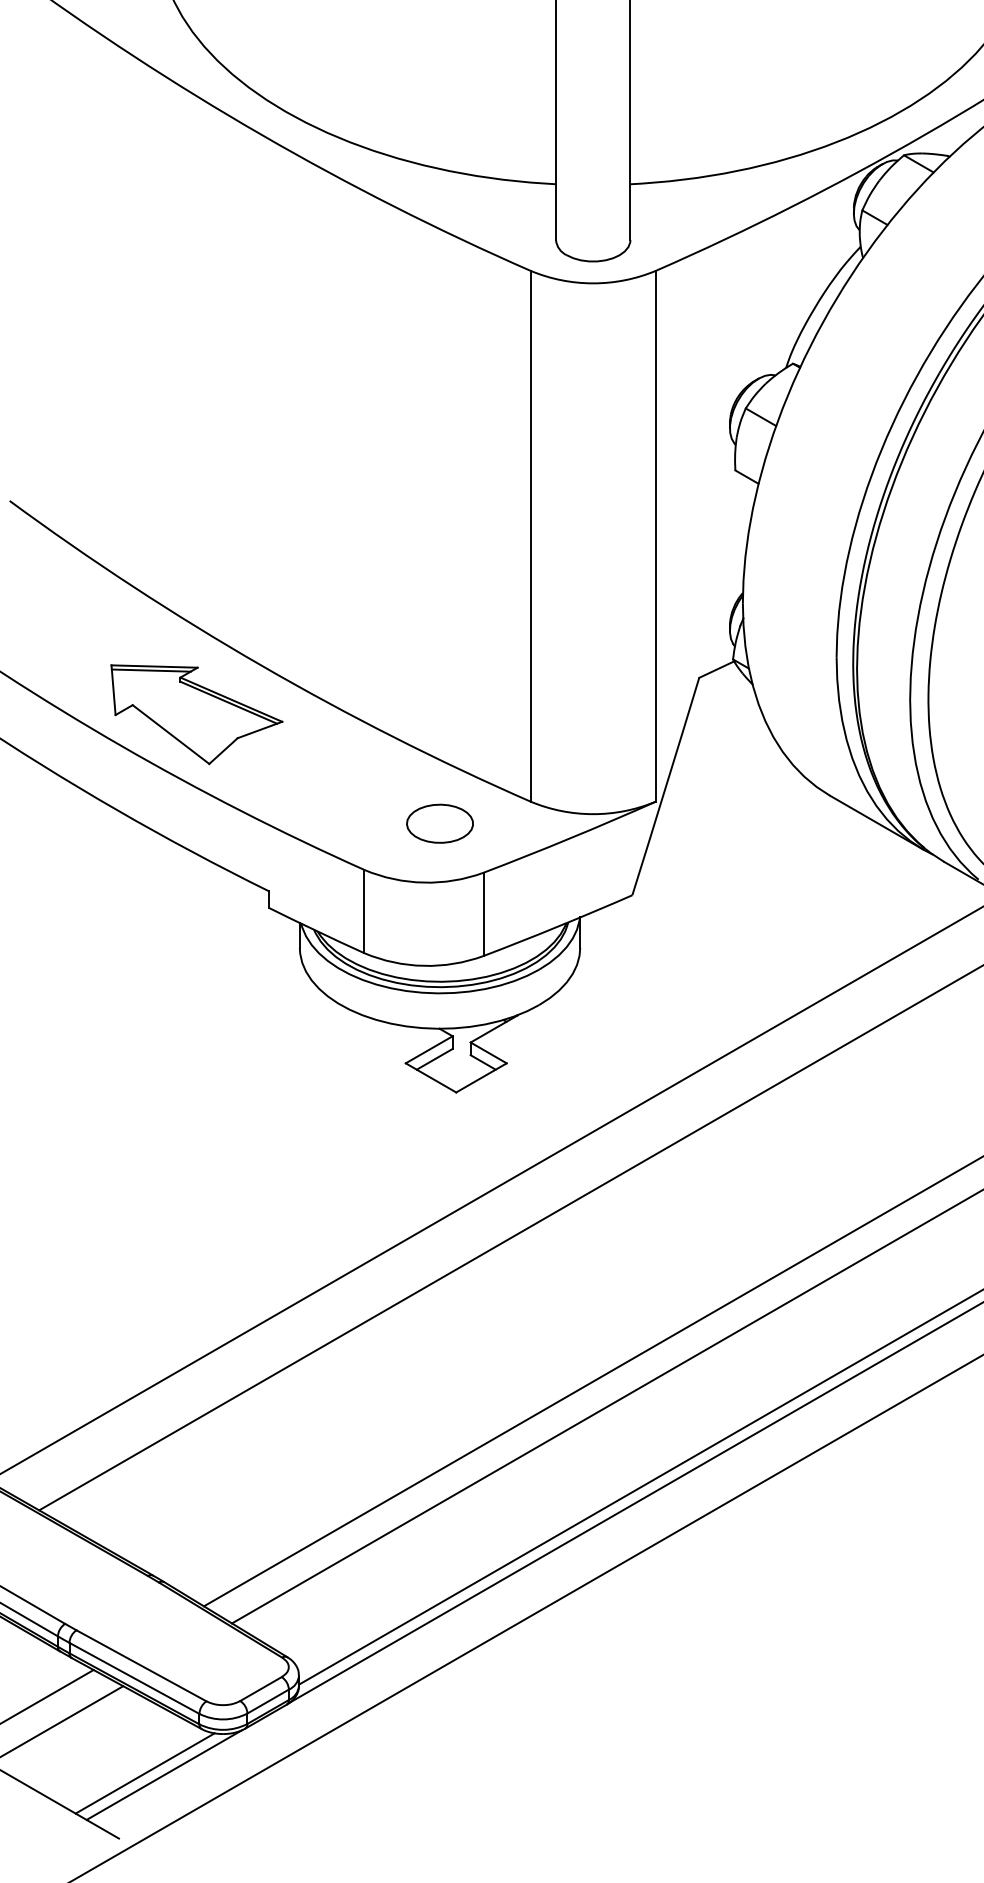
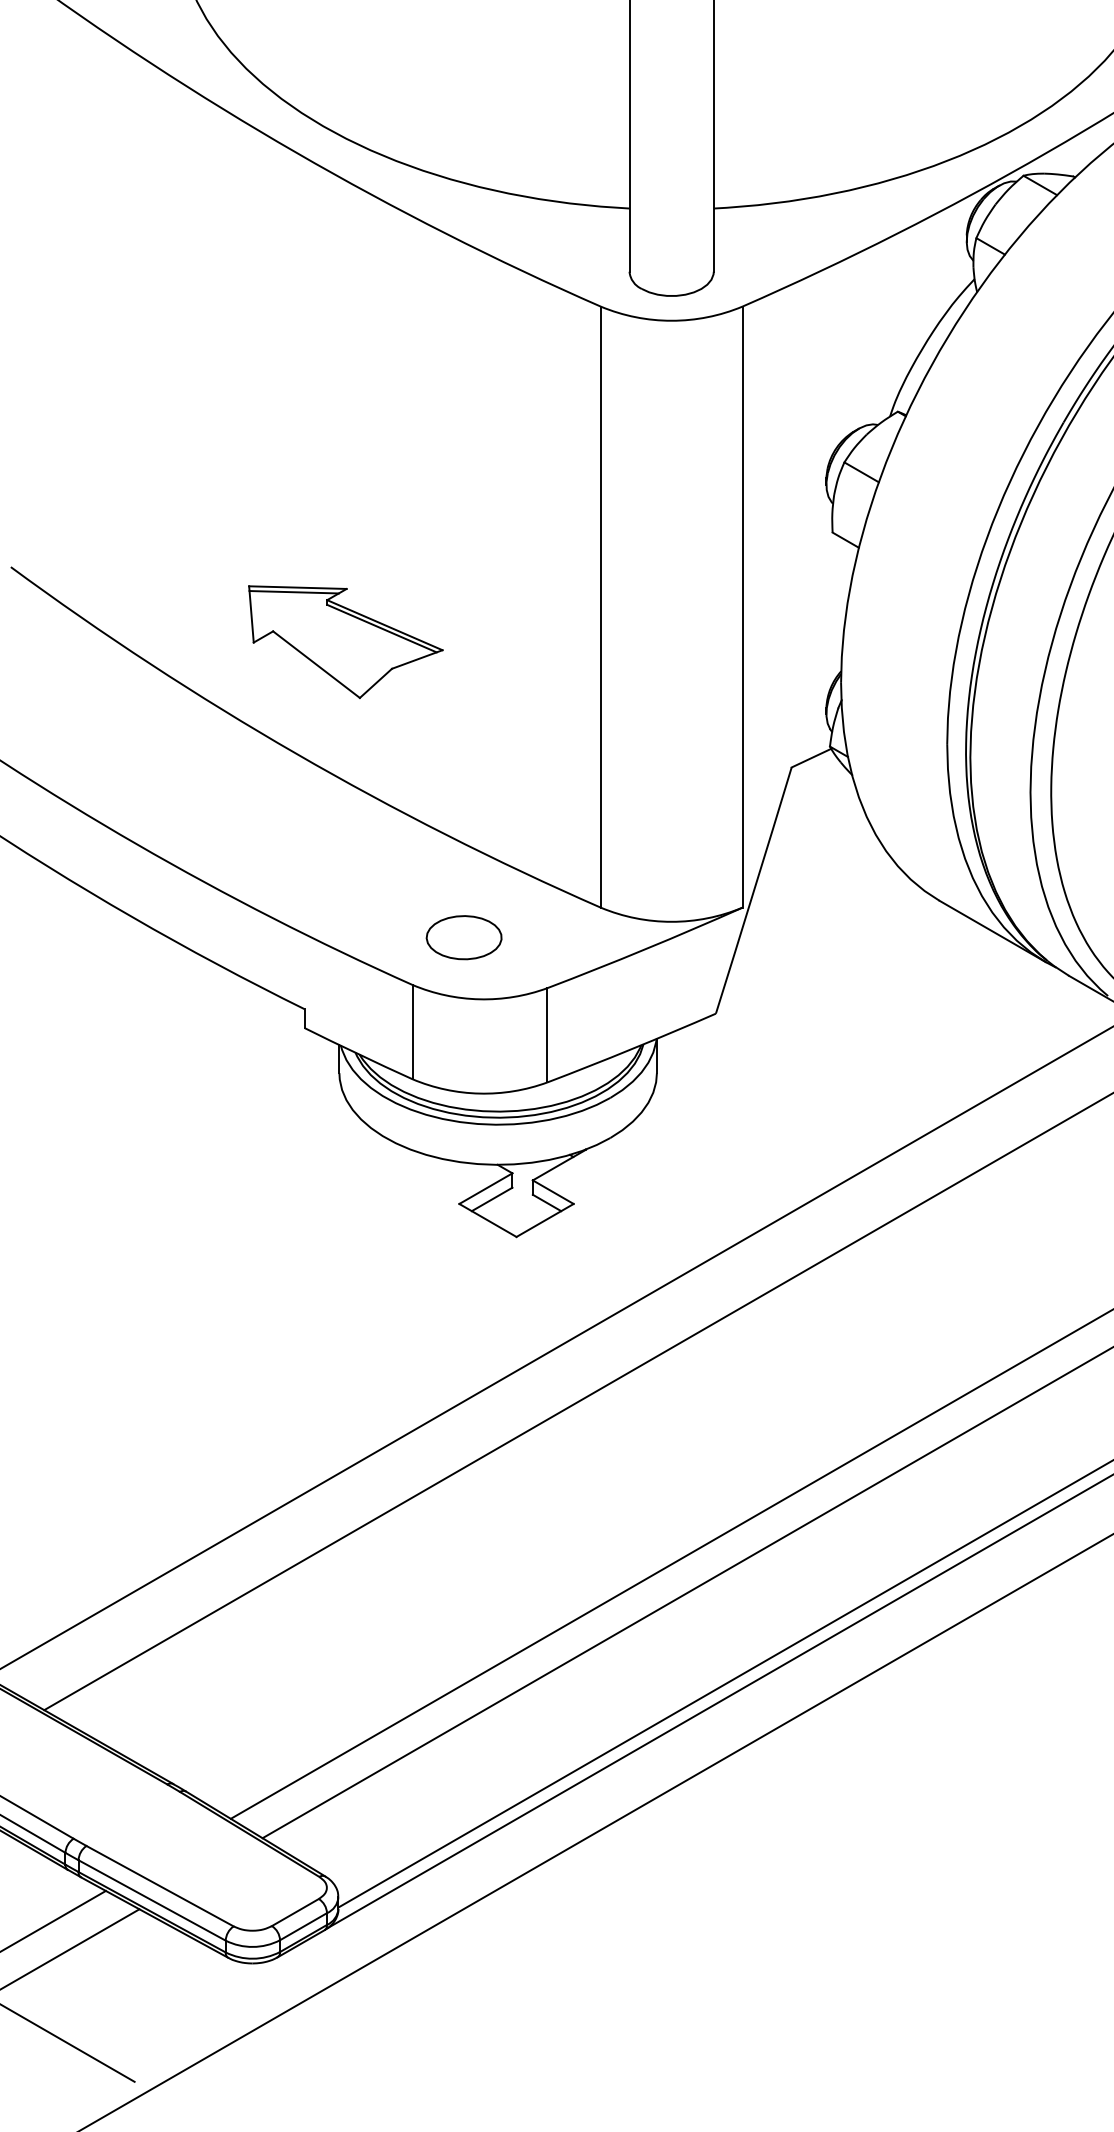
part: (196, 714) -> (345, 642), moved
part: (439, 823) -> (463, 937), moved
line: (144, 1772) -> (163, 2007), removed
line: (163, 1774) -> (185, 2009), removed

